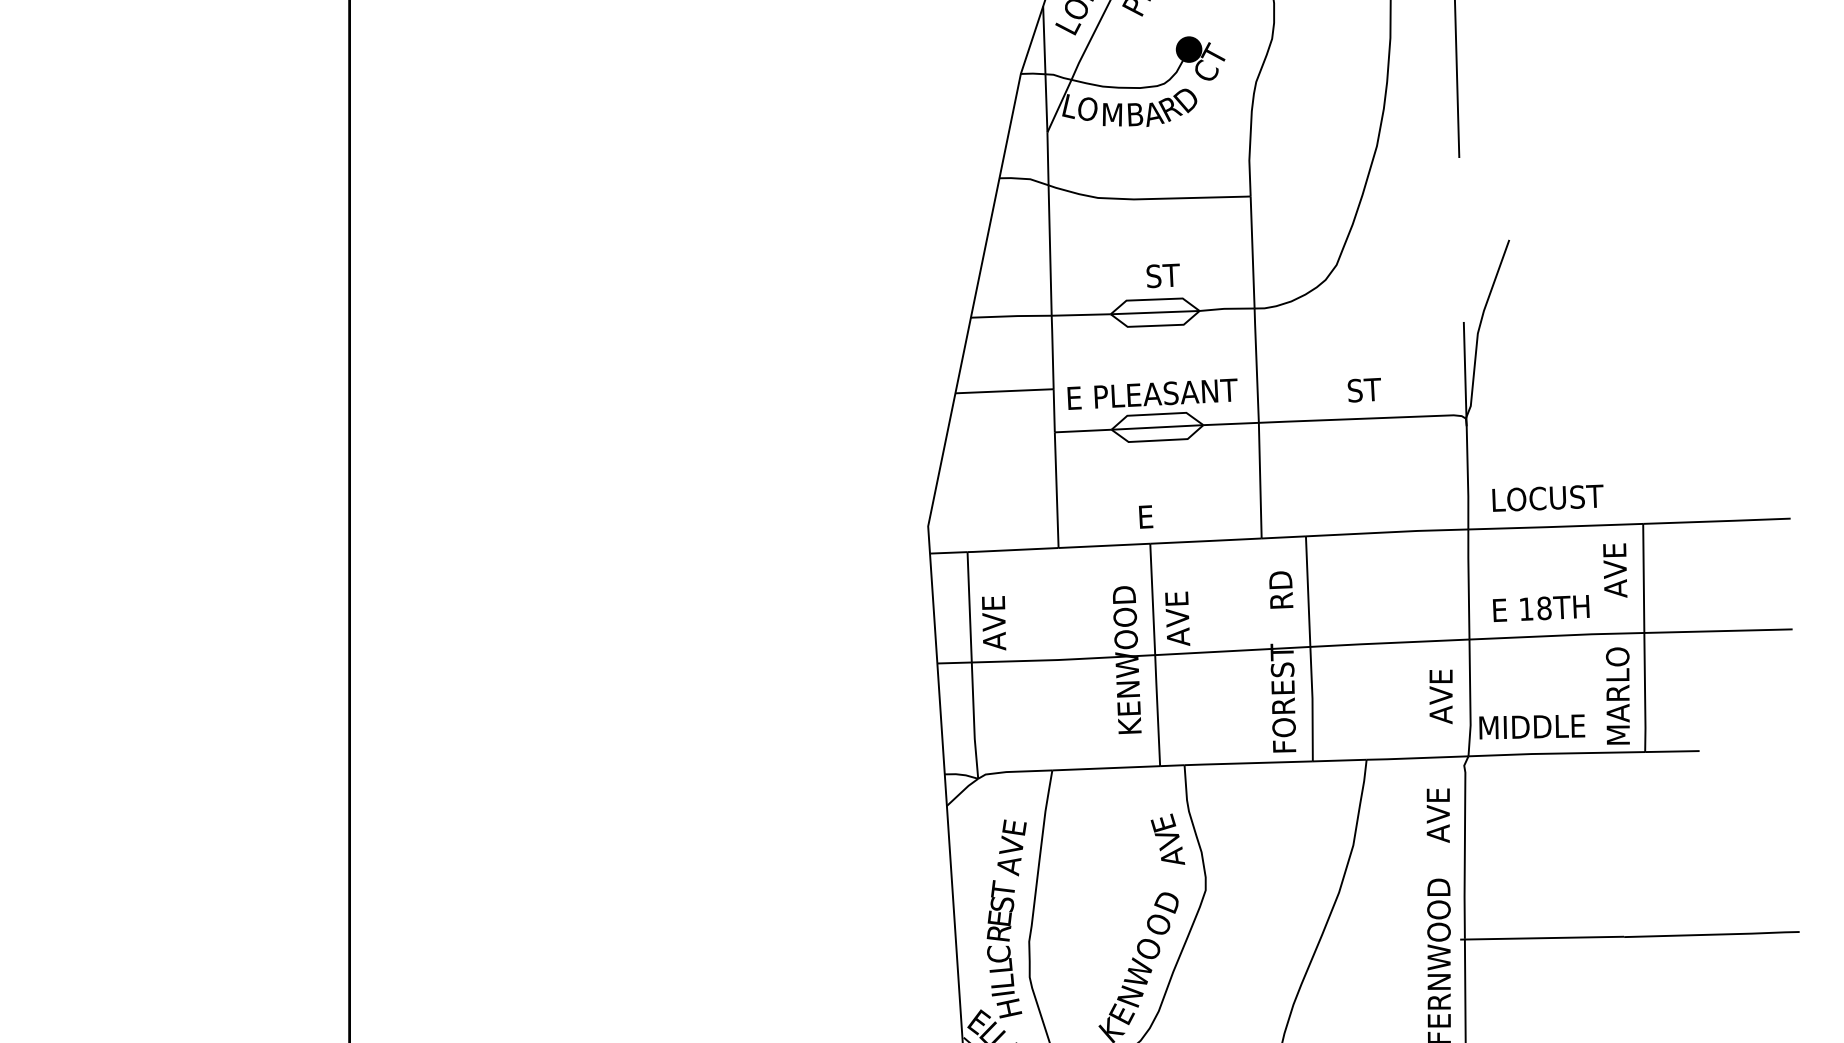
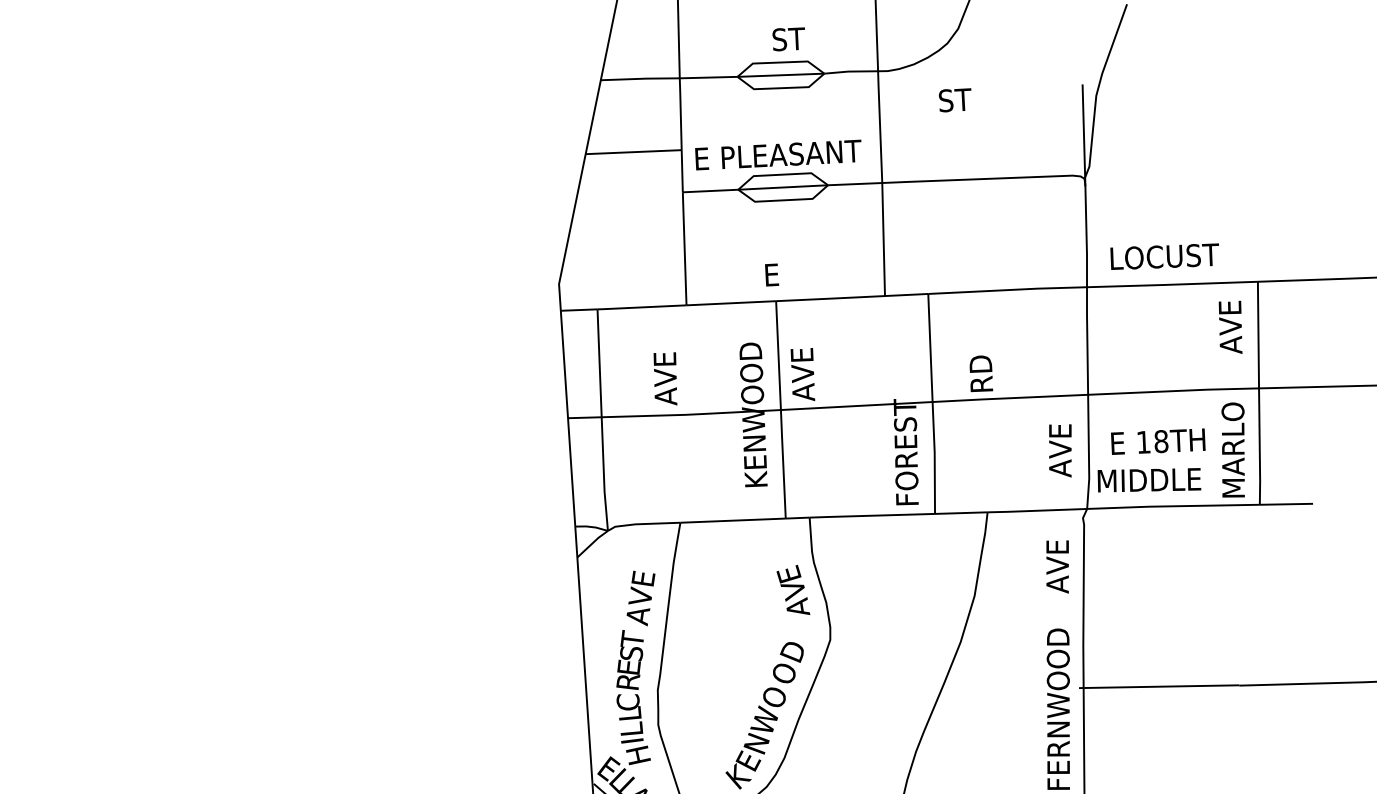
text: (1363, 389) -> (954, 99), moved
text: (1281, 589) -> (981, 373), moved
text: (1541, 608) -> (1158, 441), moved
text: (994, 623) -> (665, 379), moved

